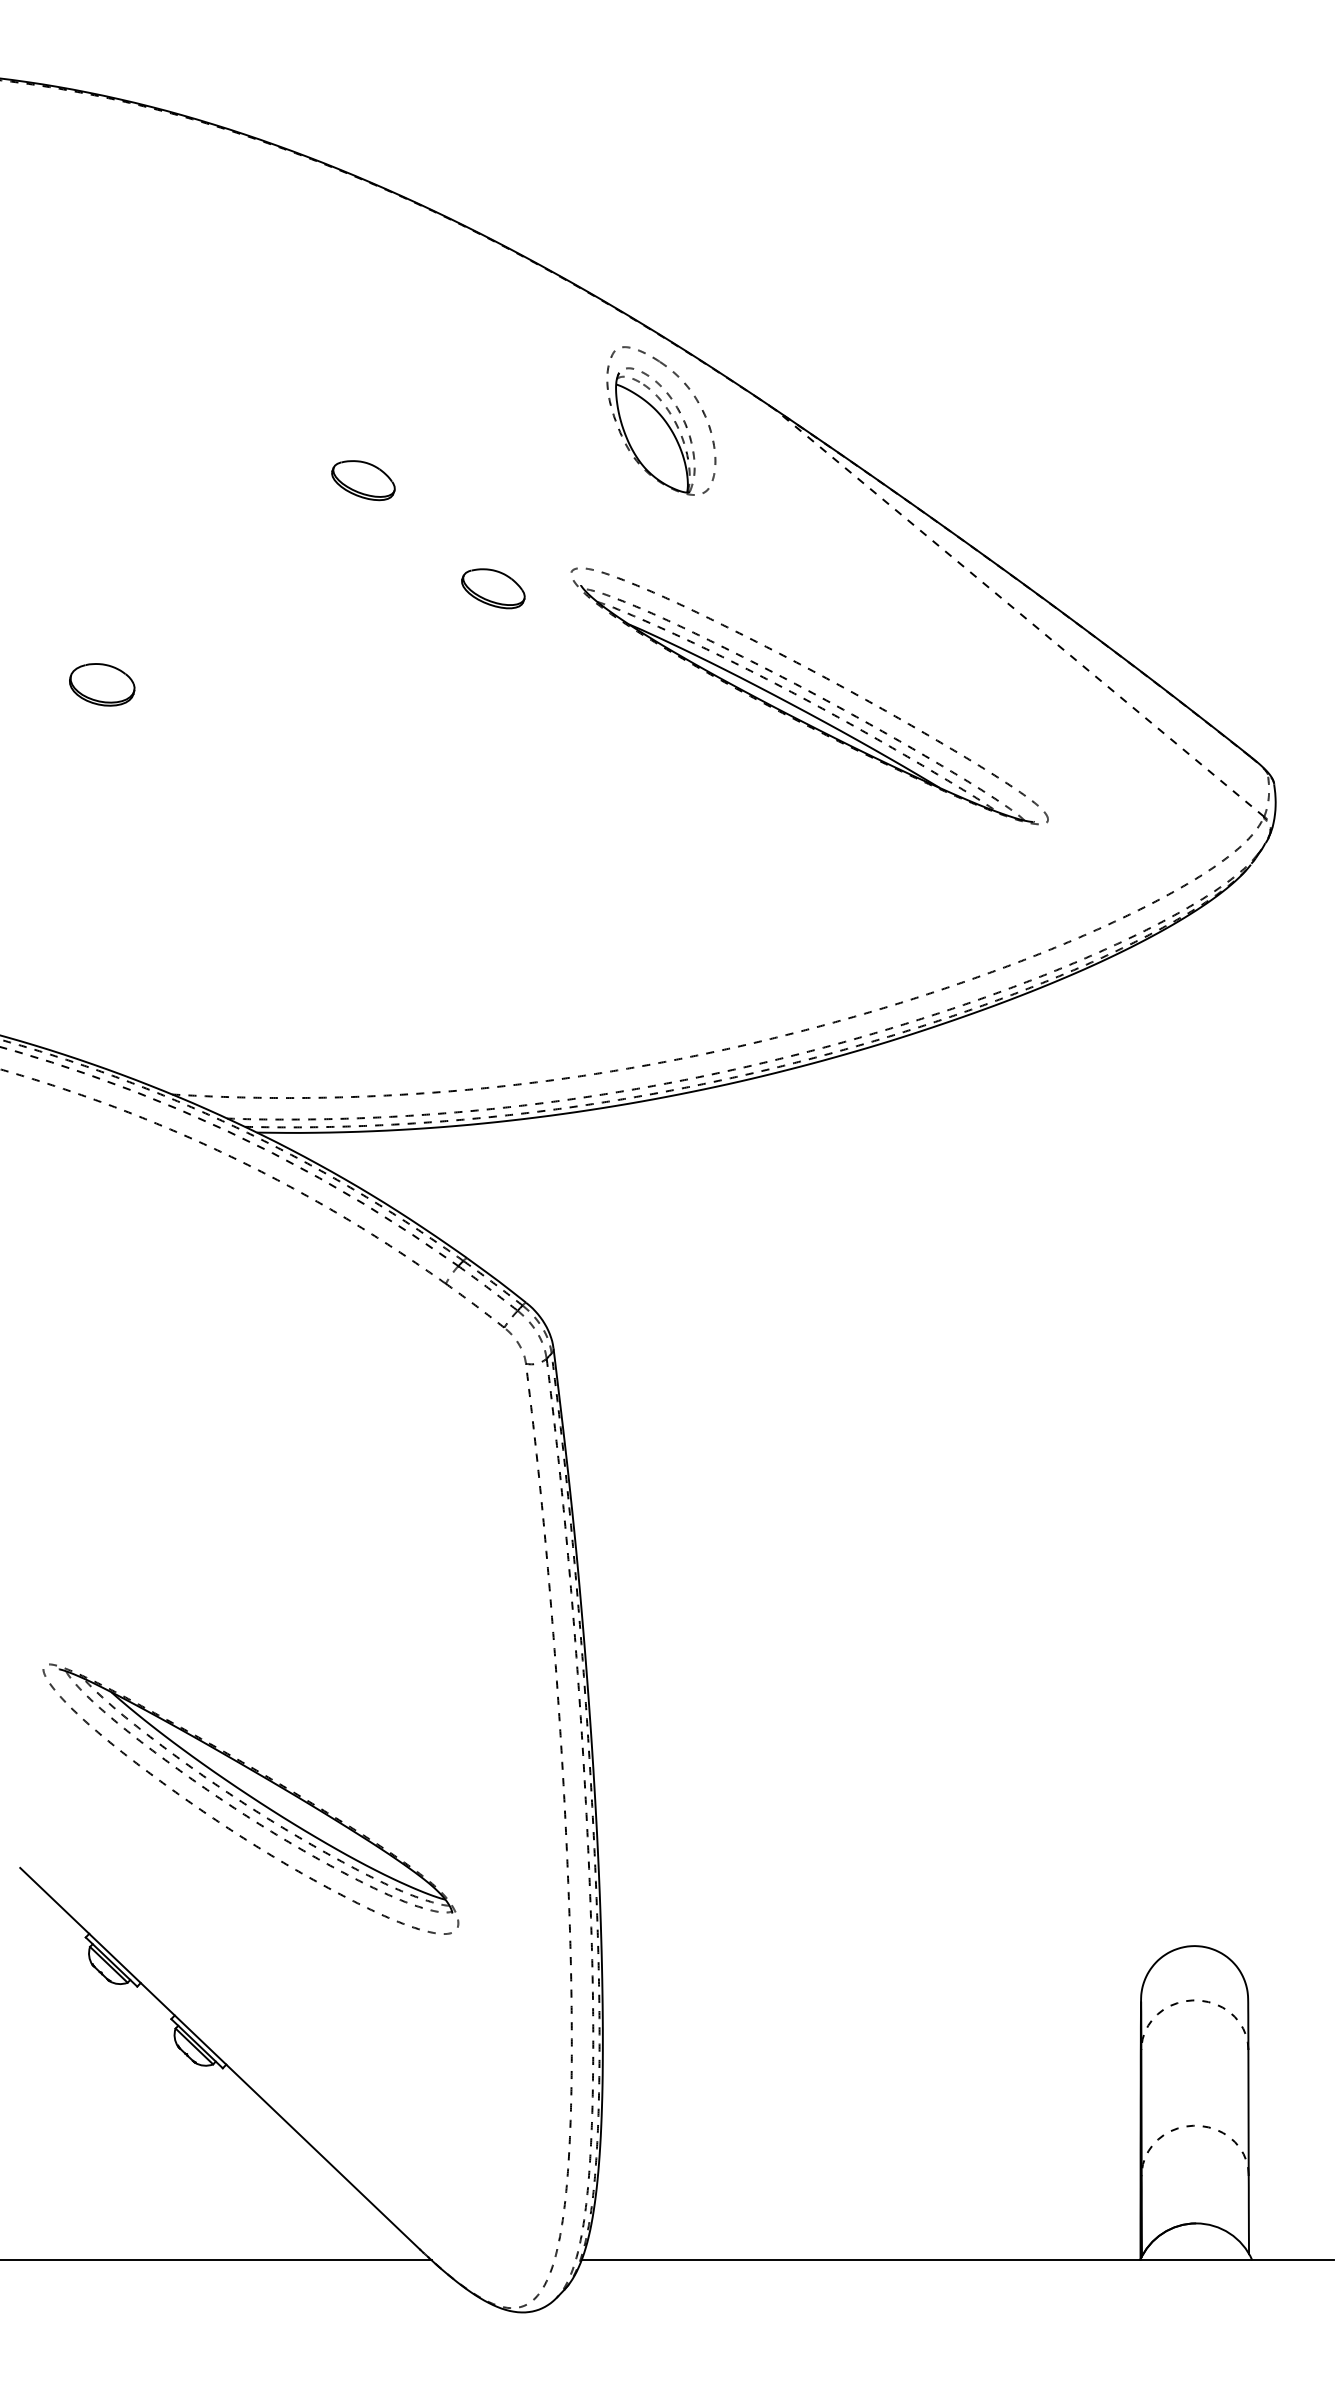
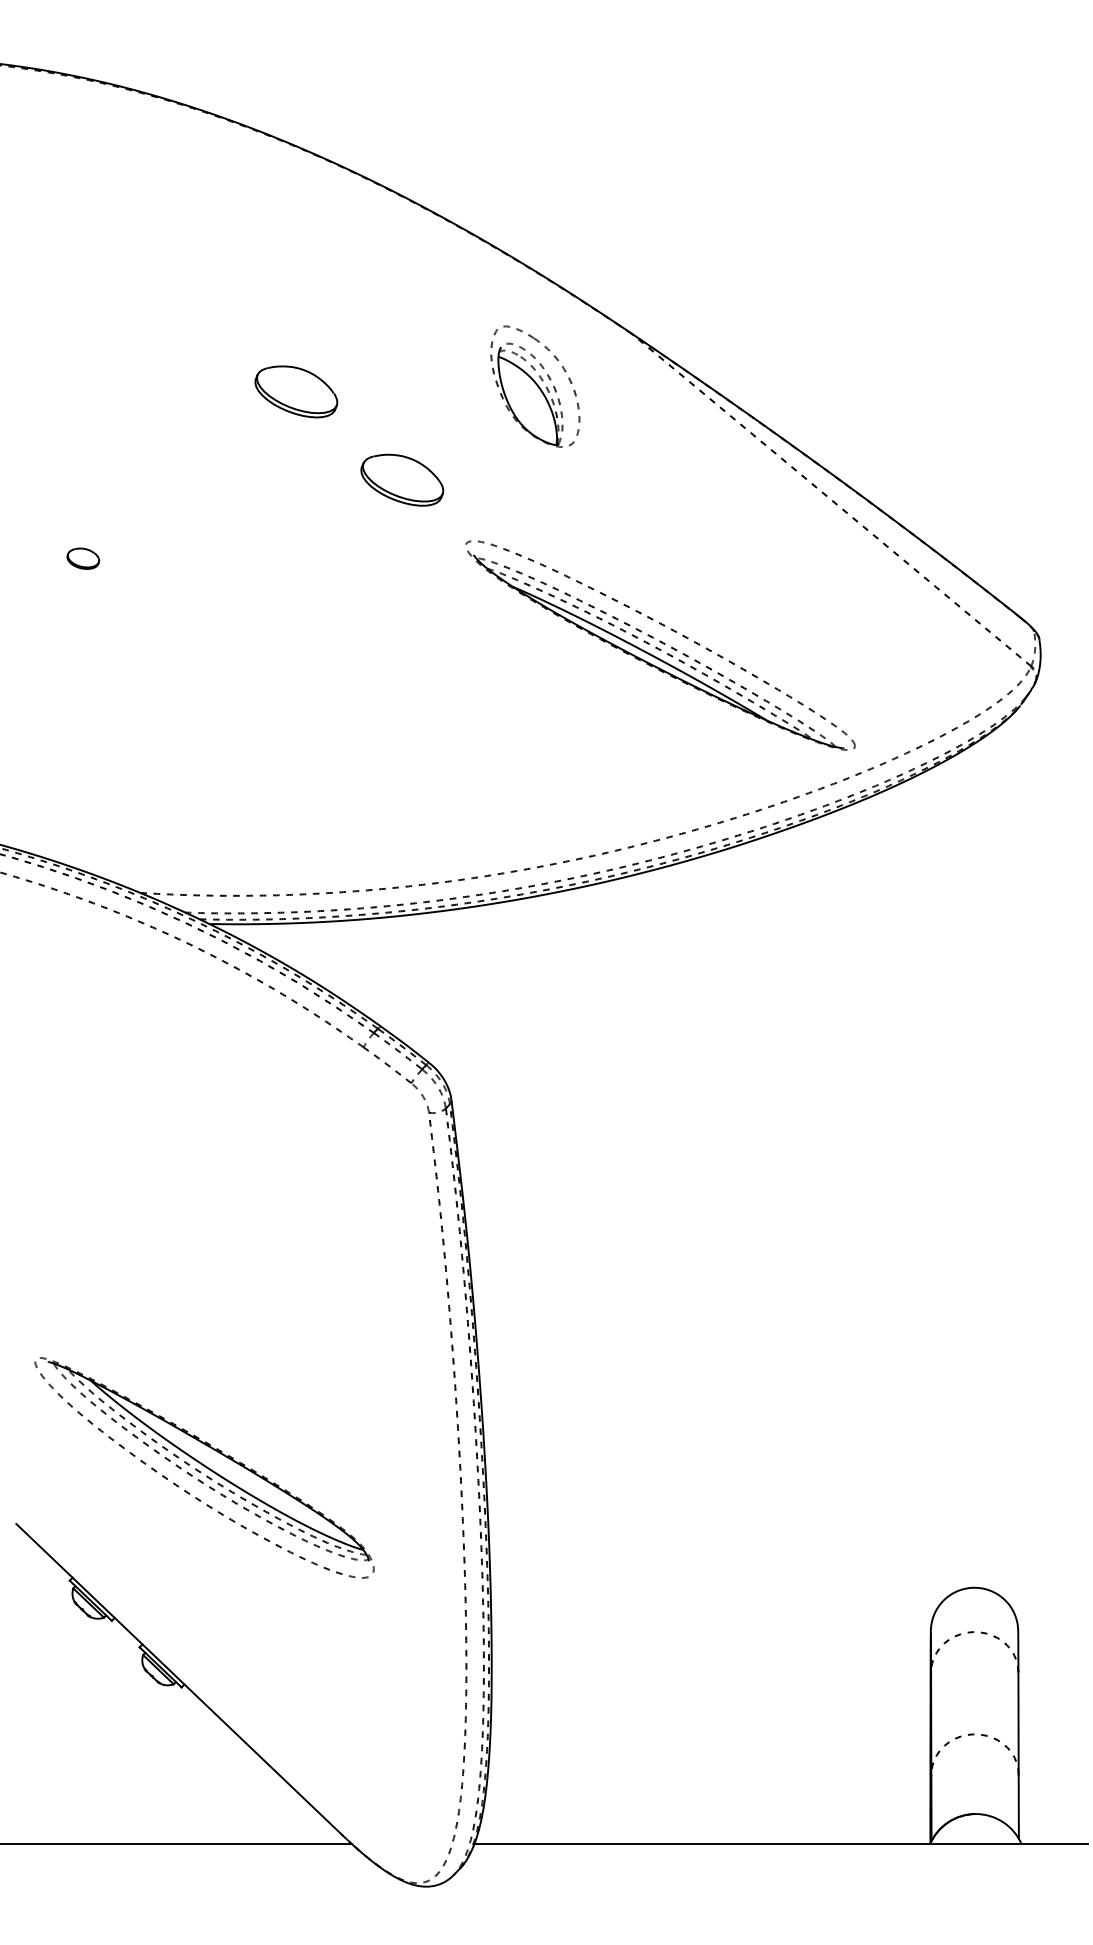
part: (661, 420) -> (535, 386), moved
part: (363, 480) -> (296, 391), size x1.6
part: (493, 588) -> (402, 480), size x1.6
part: (102, 684) -> (83, 558), size x0.6
part: (809, 696) -> (660, 645), moved

